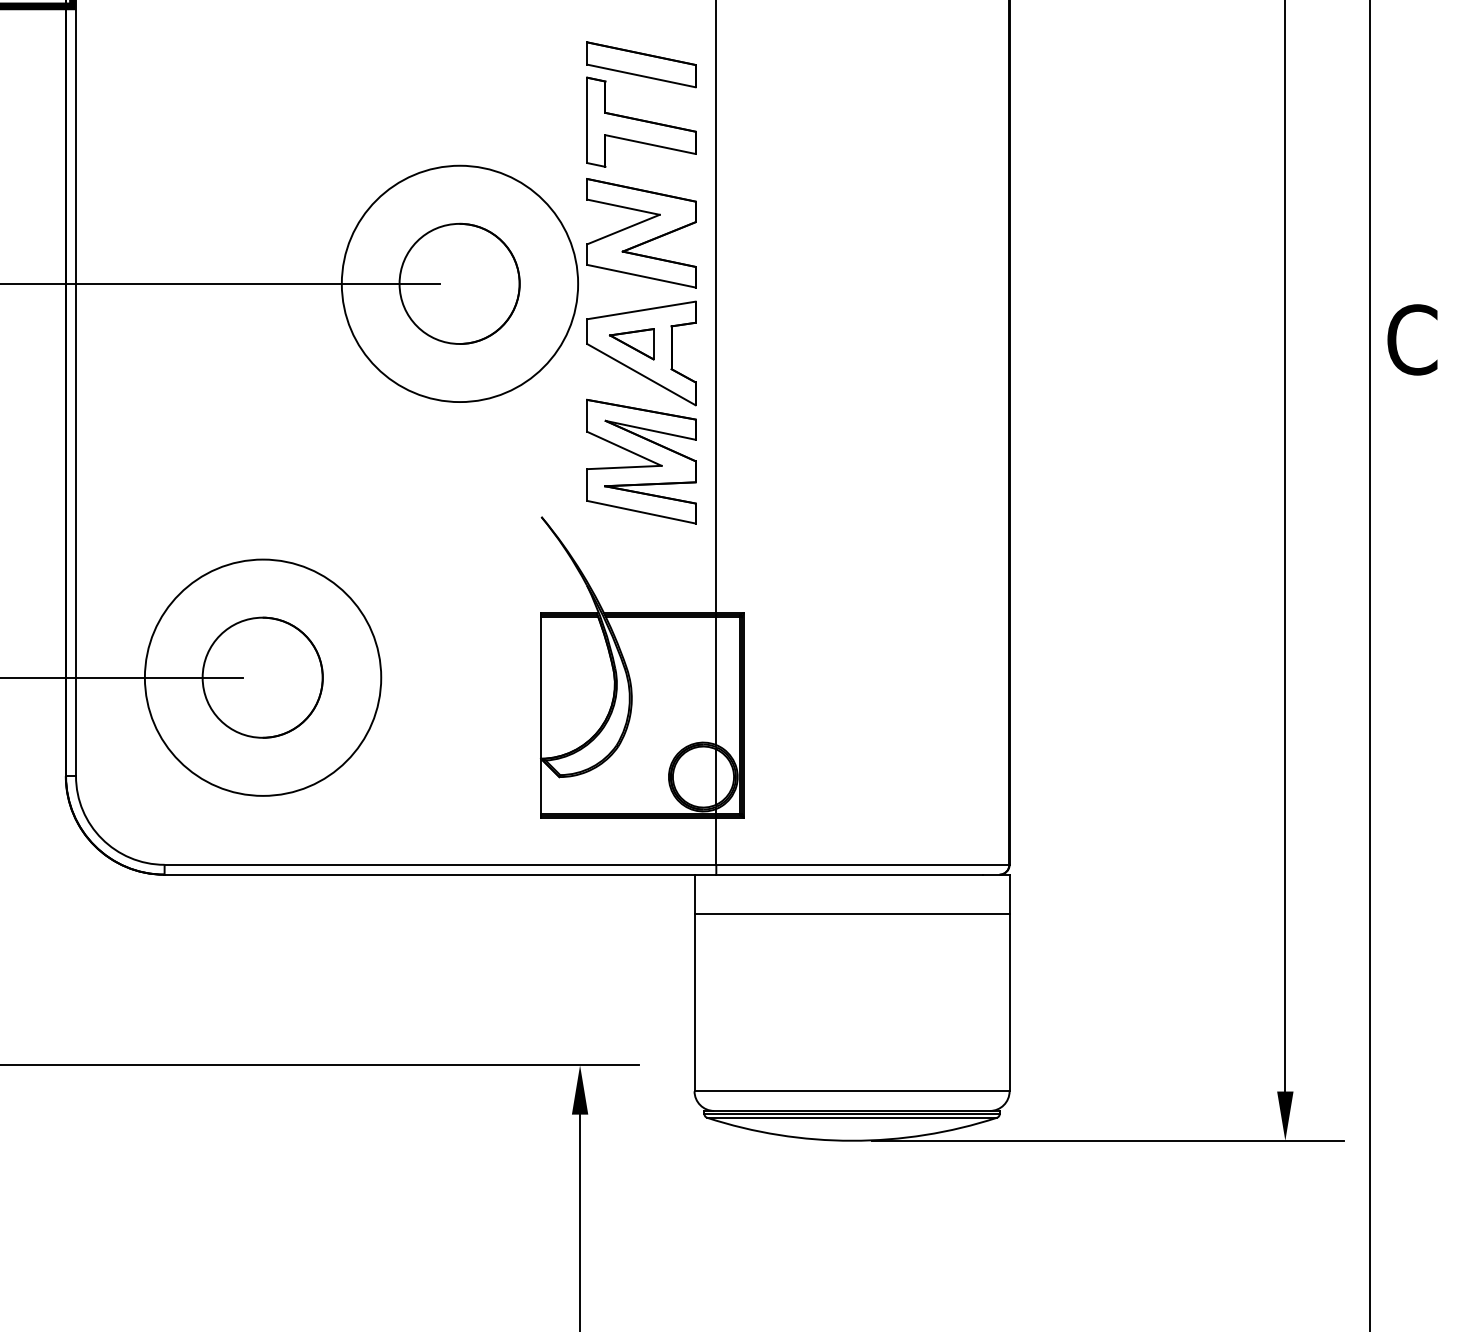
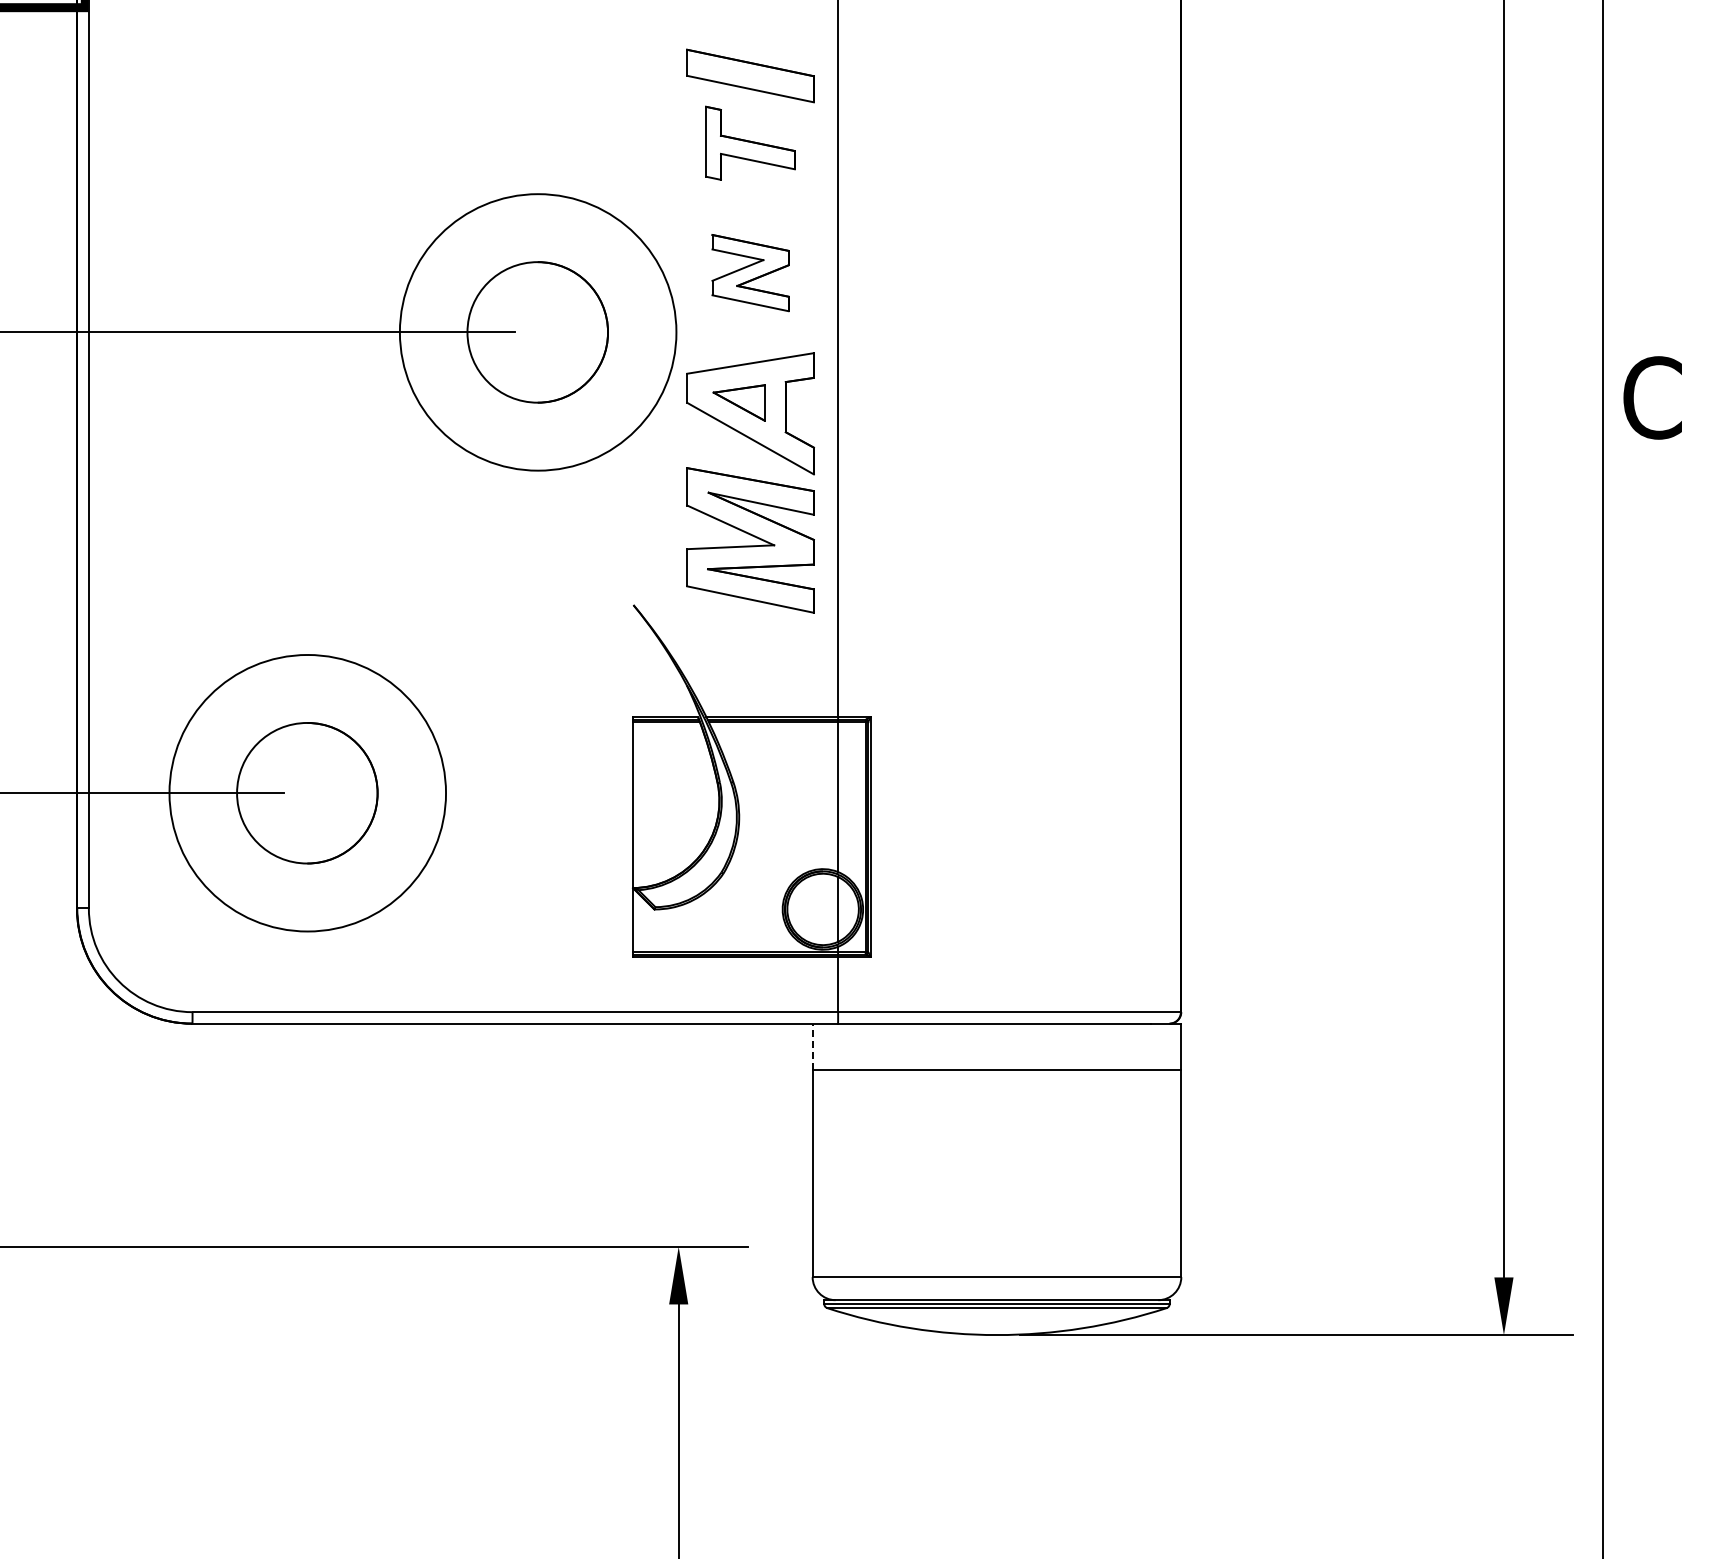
part: (641, 122) -> (750, 143), size x0.7
part: (641, 232) -> (750, 272), size x0.6
line: (694, 894) -> (812, 1046), solid -> dashed

